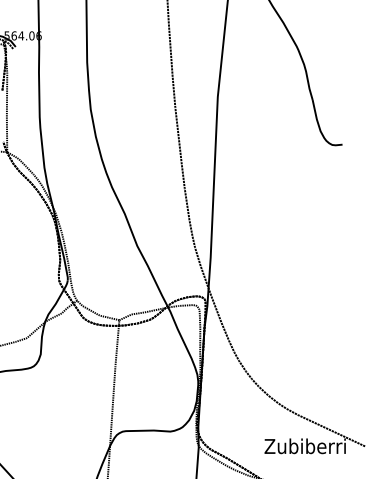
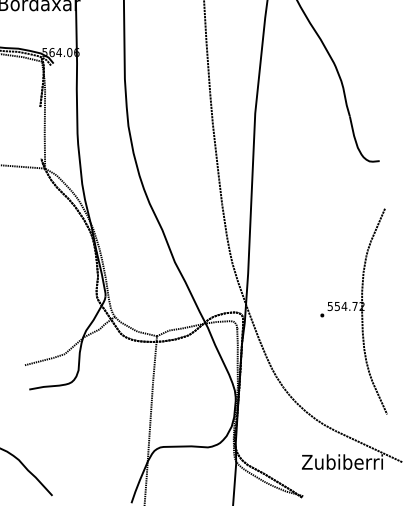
part: (316, 295) -> (353, 311), added

